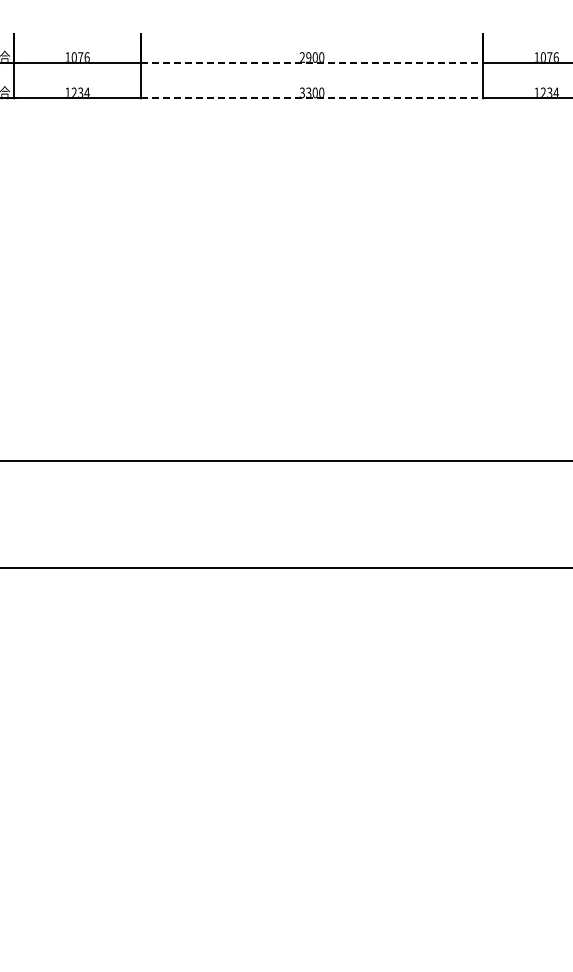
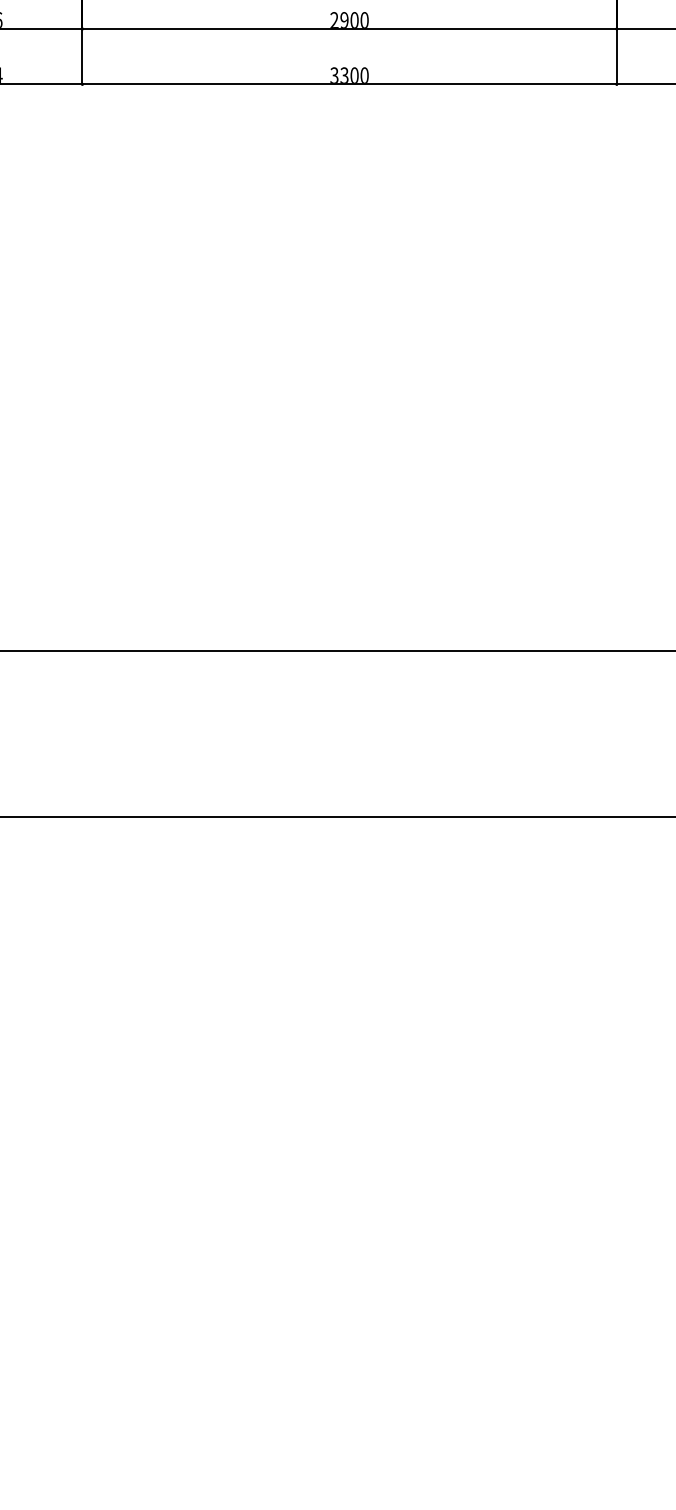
line: (312, 62) -> (350, 28), dashed -> solid
line: (312, 98) -> (350, 84), dashed -> solid

